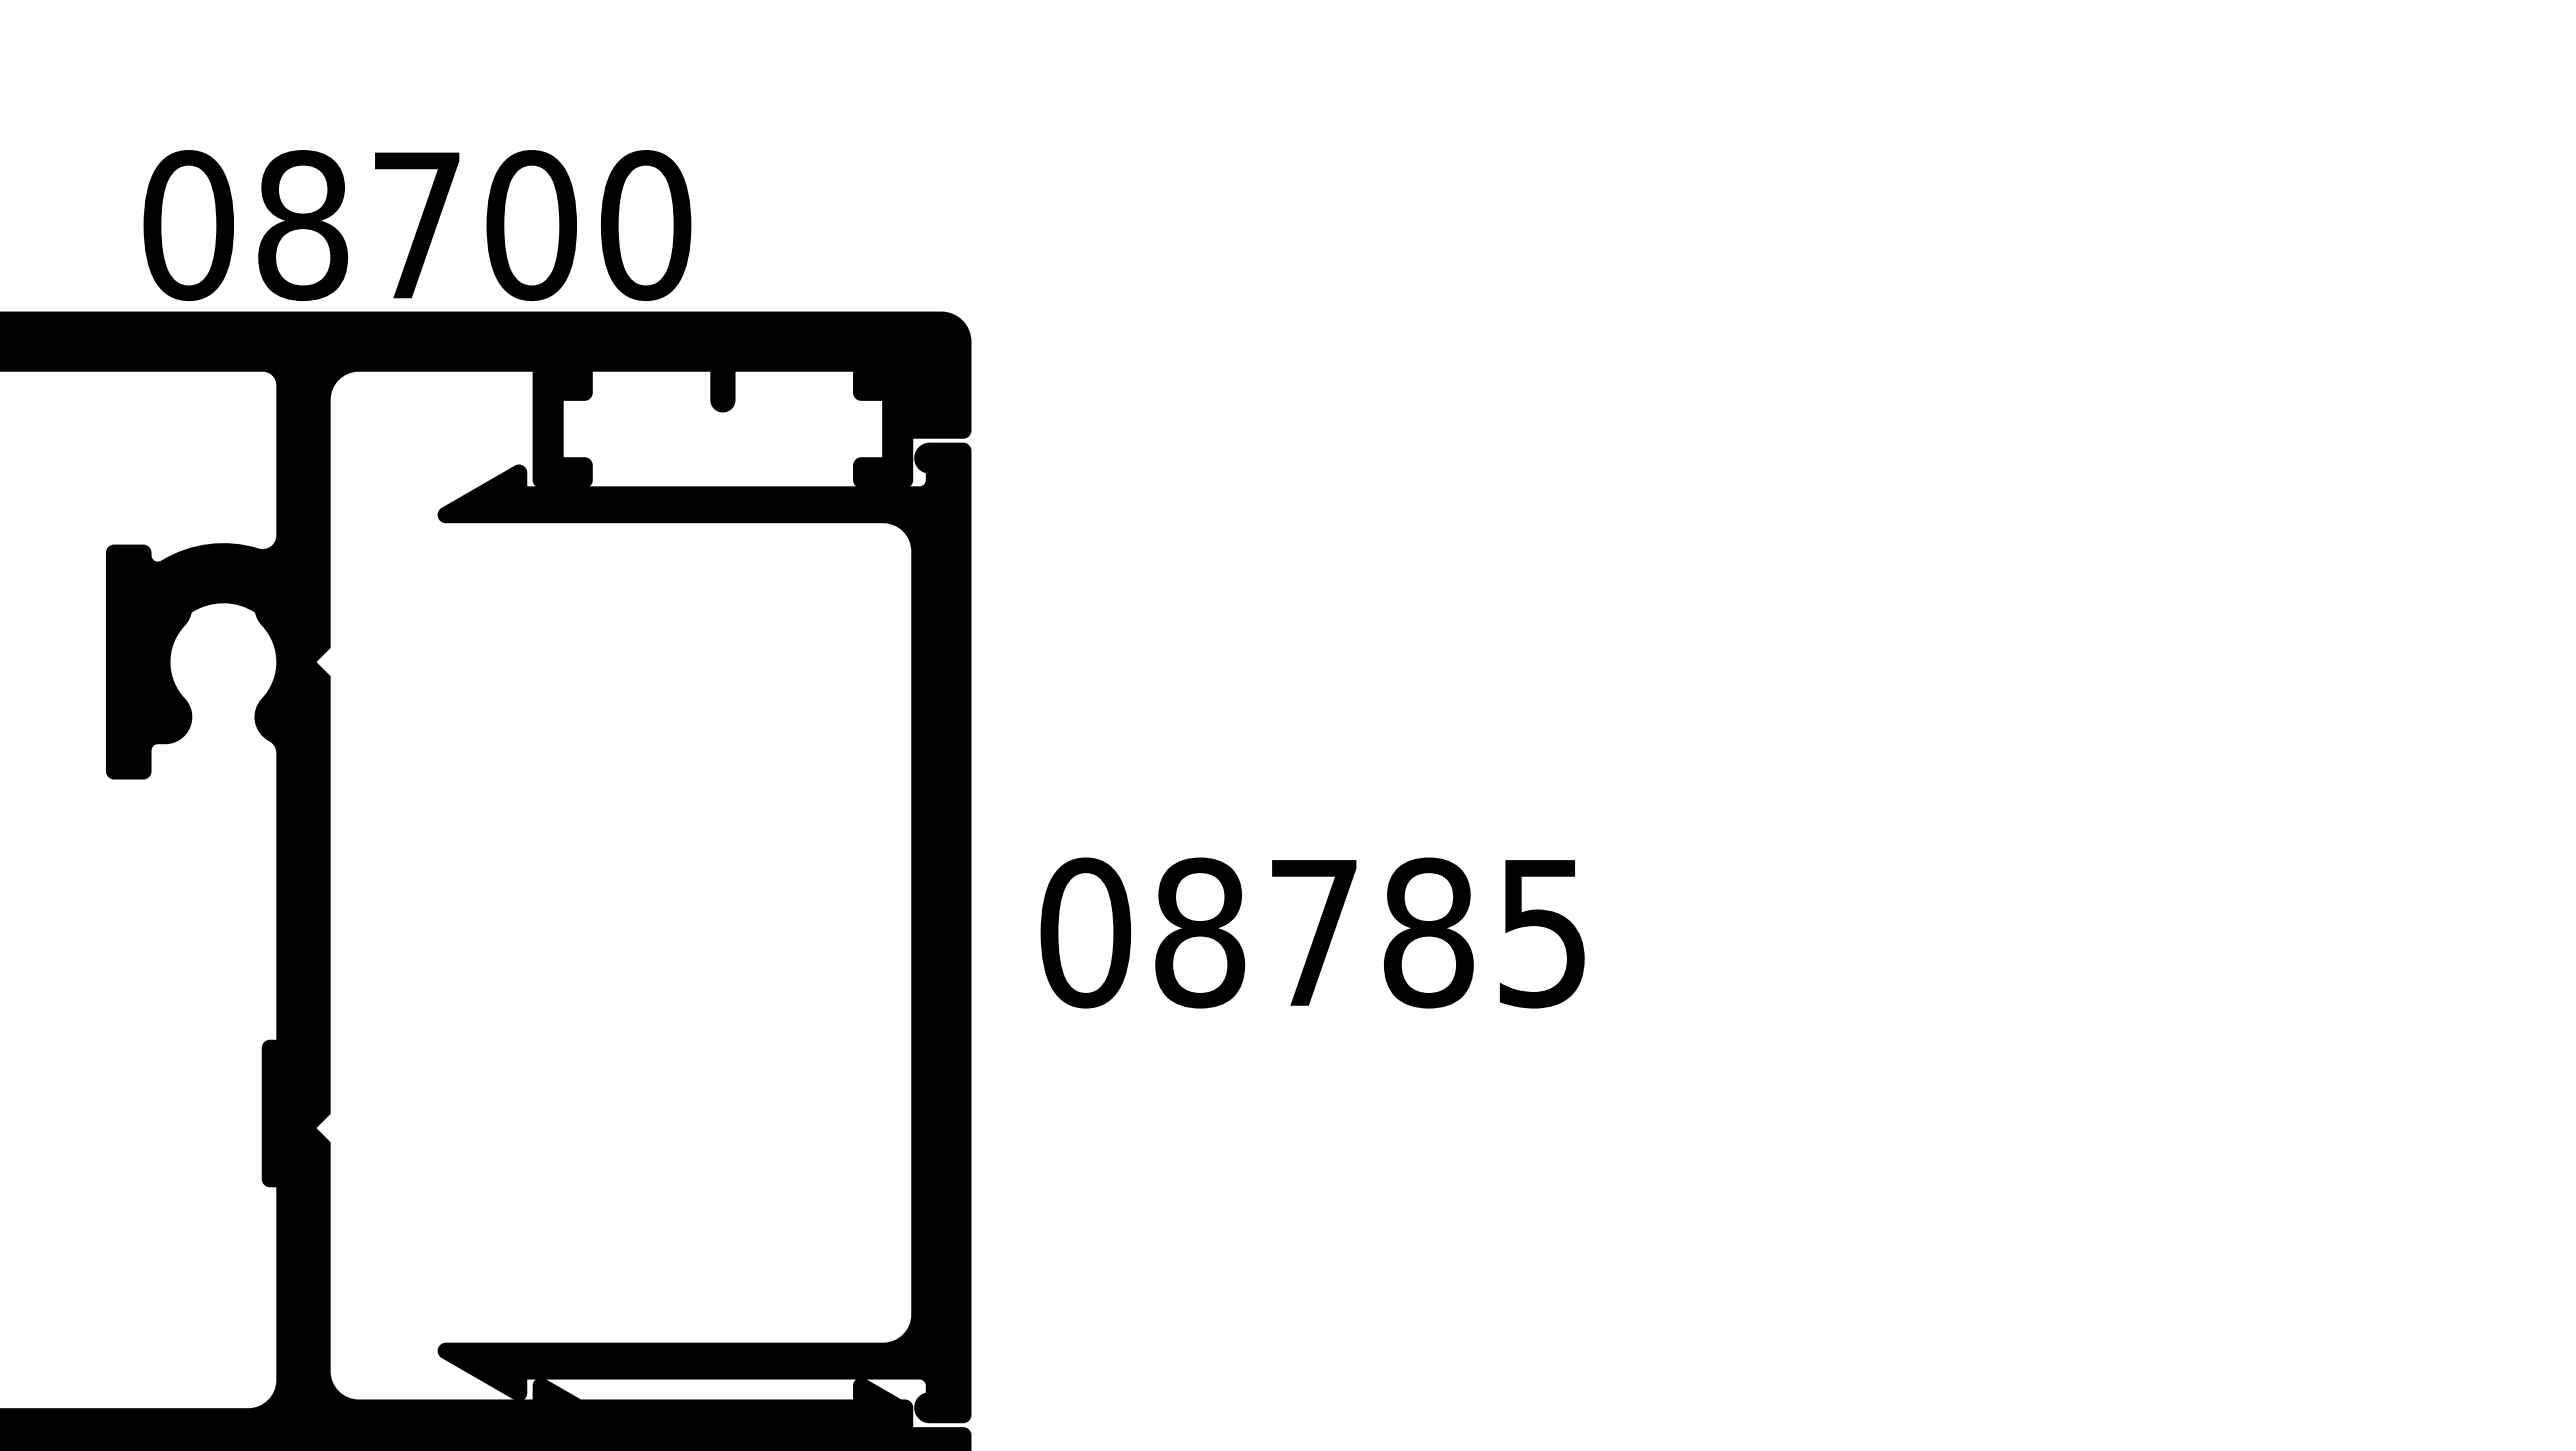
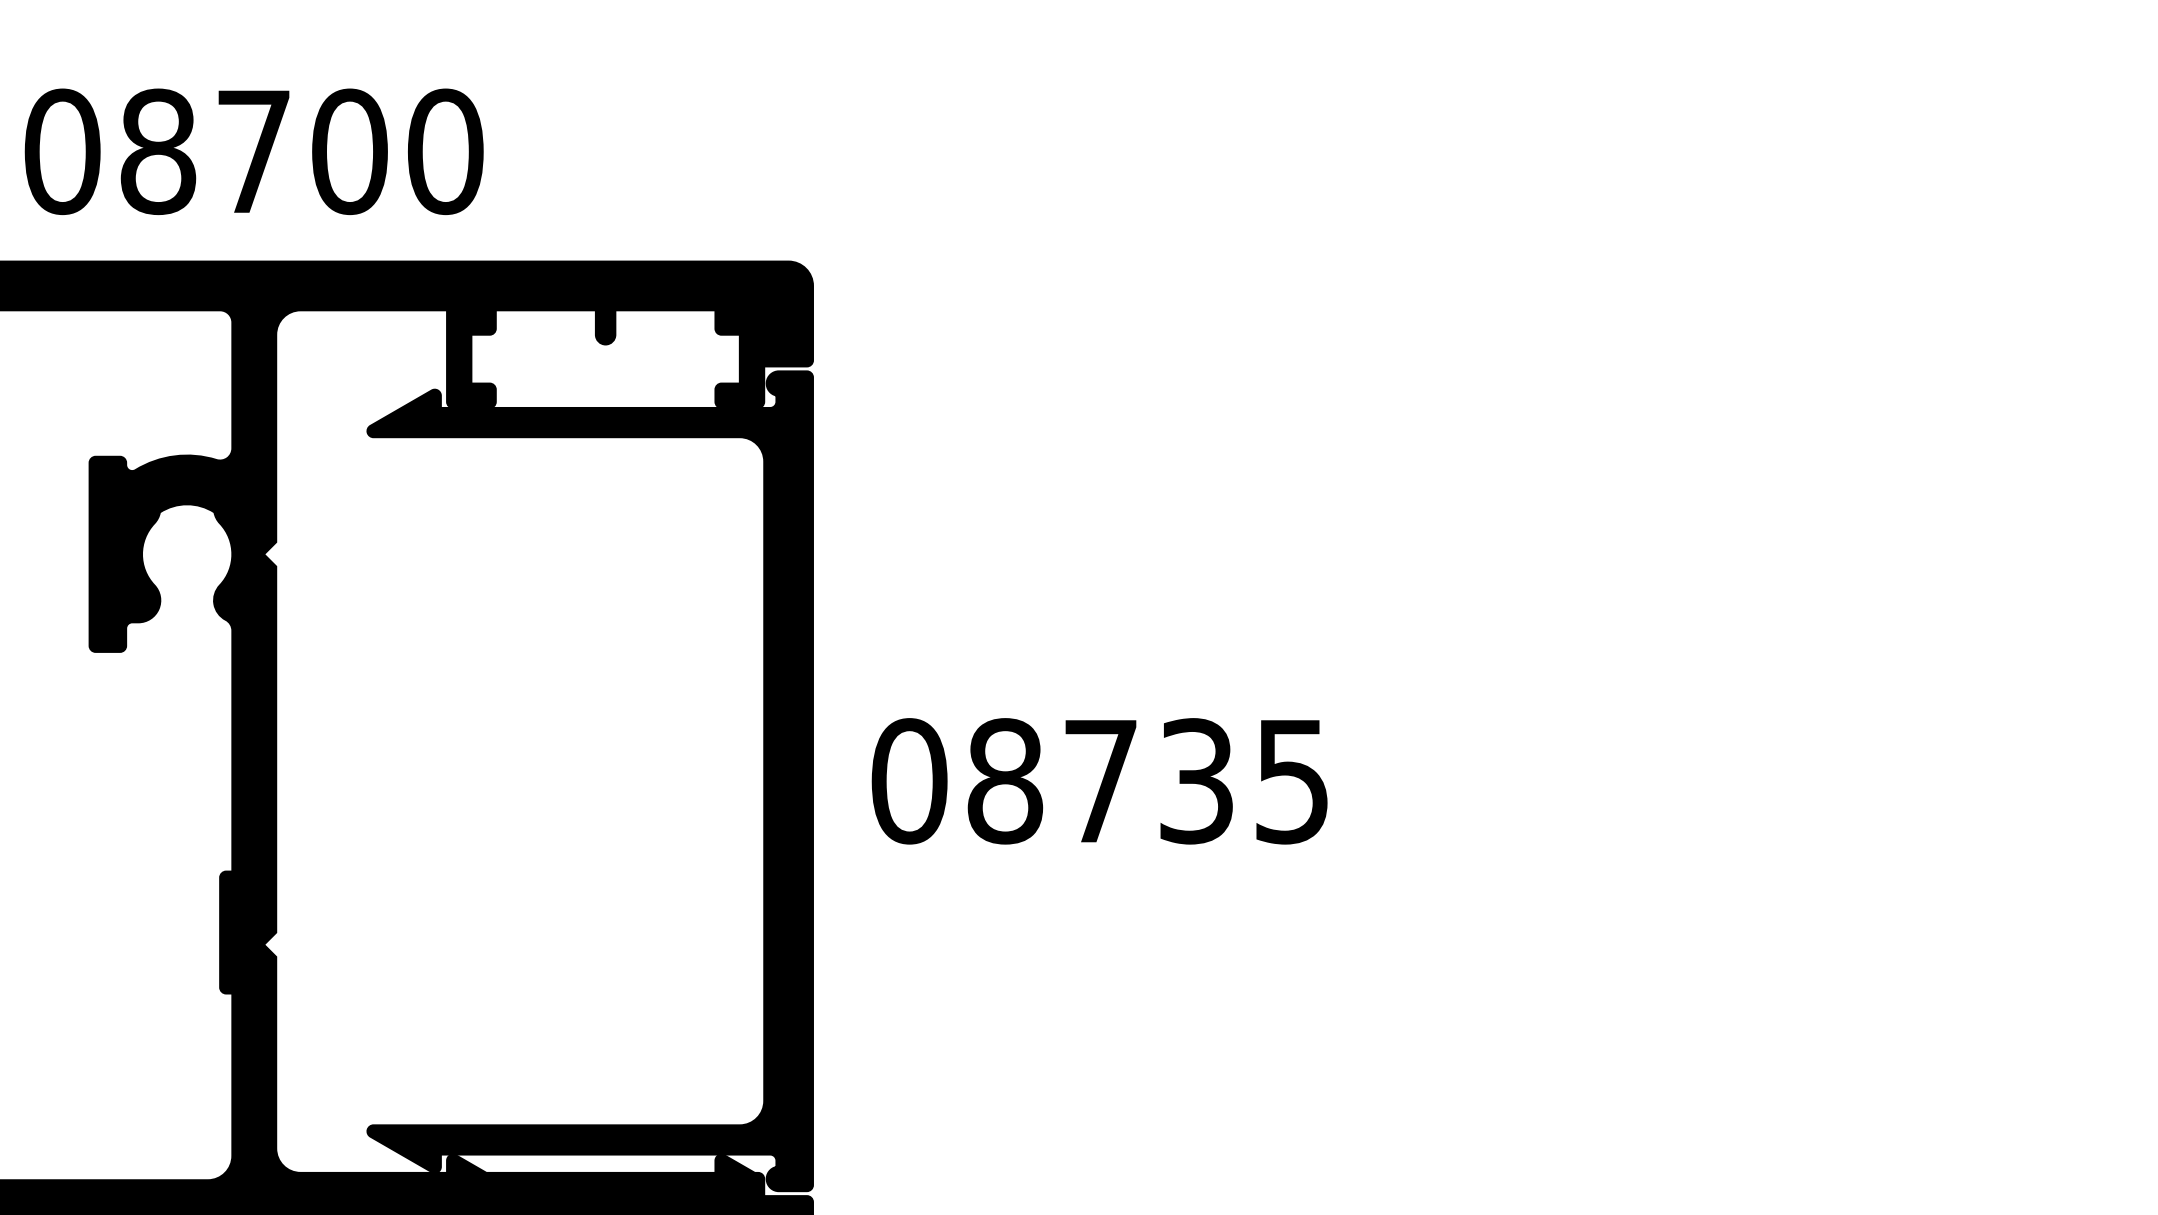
text: (417, 225) -> (254, 151), moved
text: (1428, 932) -> (1196, 780), 08785 -> 08735

